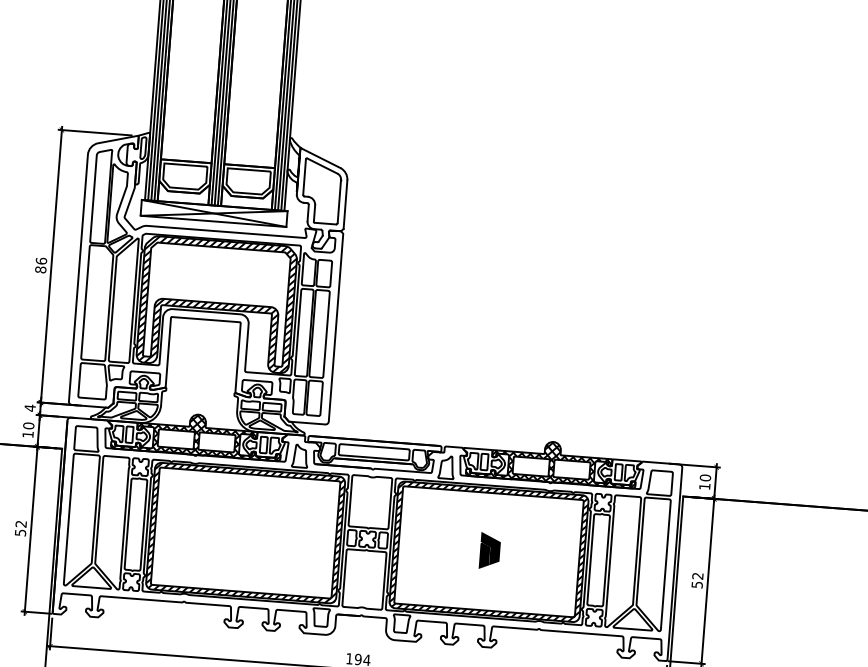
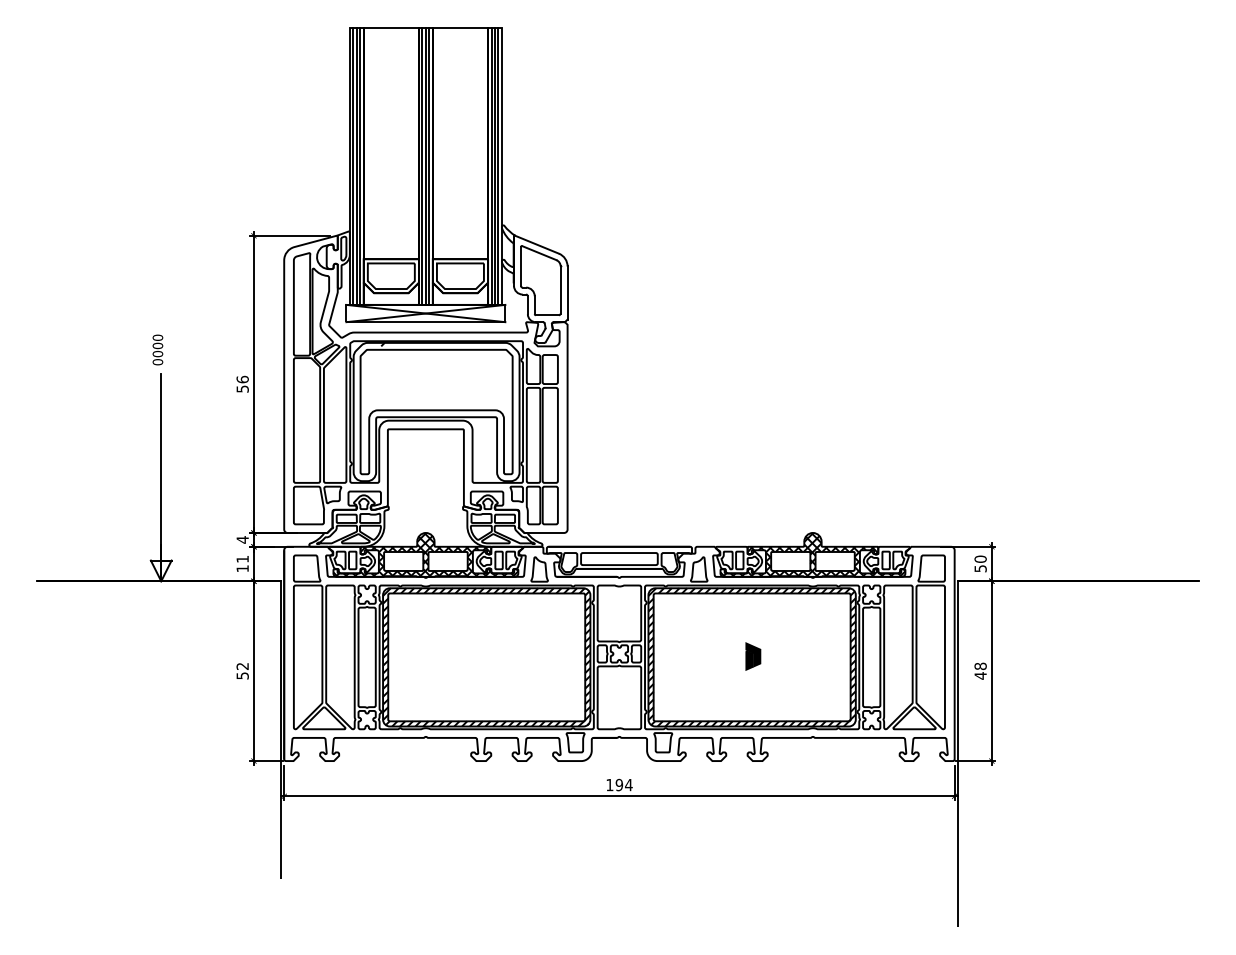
text: (40, 269) -> (242, 388), 86 -> 56
hatch: (216, 304) -> (436, 411), removed
text: (28, 425) -> (242, 558), 10 -> 11
text: (704, 486) -> (980, 568), 10 -> 50
part: (490, 551) -> (753, 656), size x0.7
text: (697, 579) -> (980, 670), 52 -> 48

